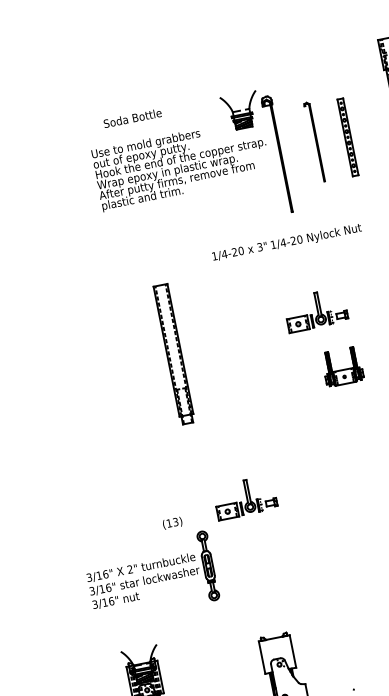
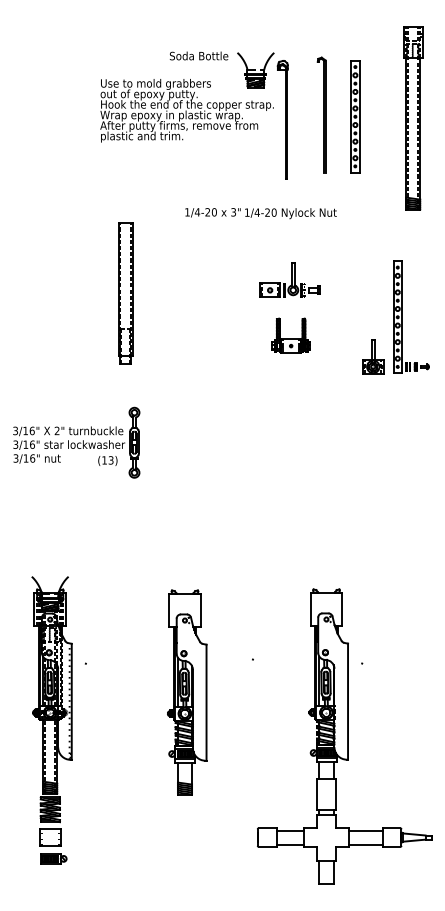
text: (132, 117) -> (198, 55), moved
part: (347, 136) -> (355, 116), size x1.43
part: (314, 141) -> (321, 114), size x1.43
text: (286, 243) -> (260, 213), moved
part: (174, 354) -> (125, 293), moved
part: (341, 366) -> (290, 335), moved
part: (244, 497) -> (183, 449), removed
part: (151, 577) -> (76, 442), moved

